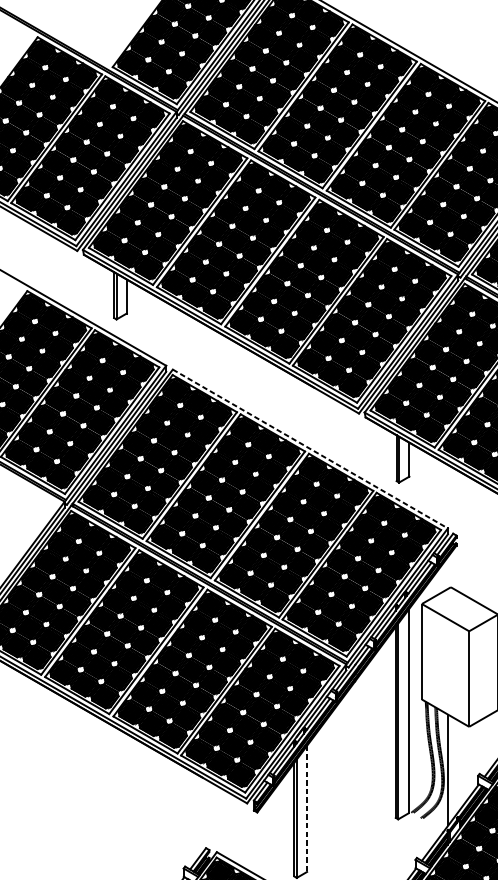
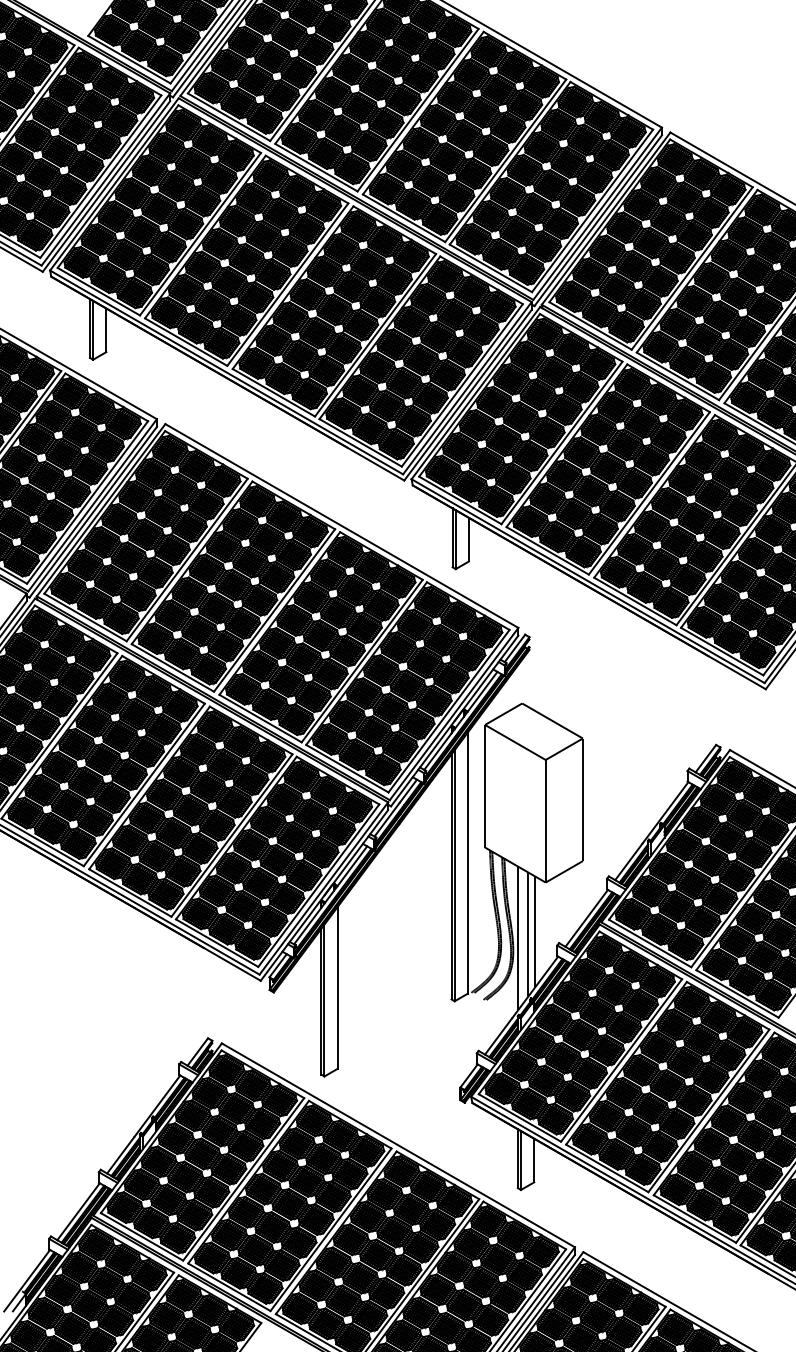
line: (310, 449) -> (341, 526), dashed -> solid
line: (461, 764) -> (535, 931), added
line: (454, 767) -> (527, 934), added
line: (306, 808) -> (337, 987), dashed -> solid

